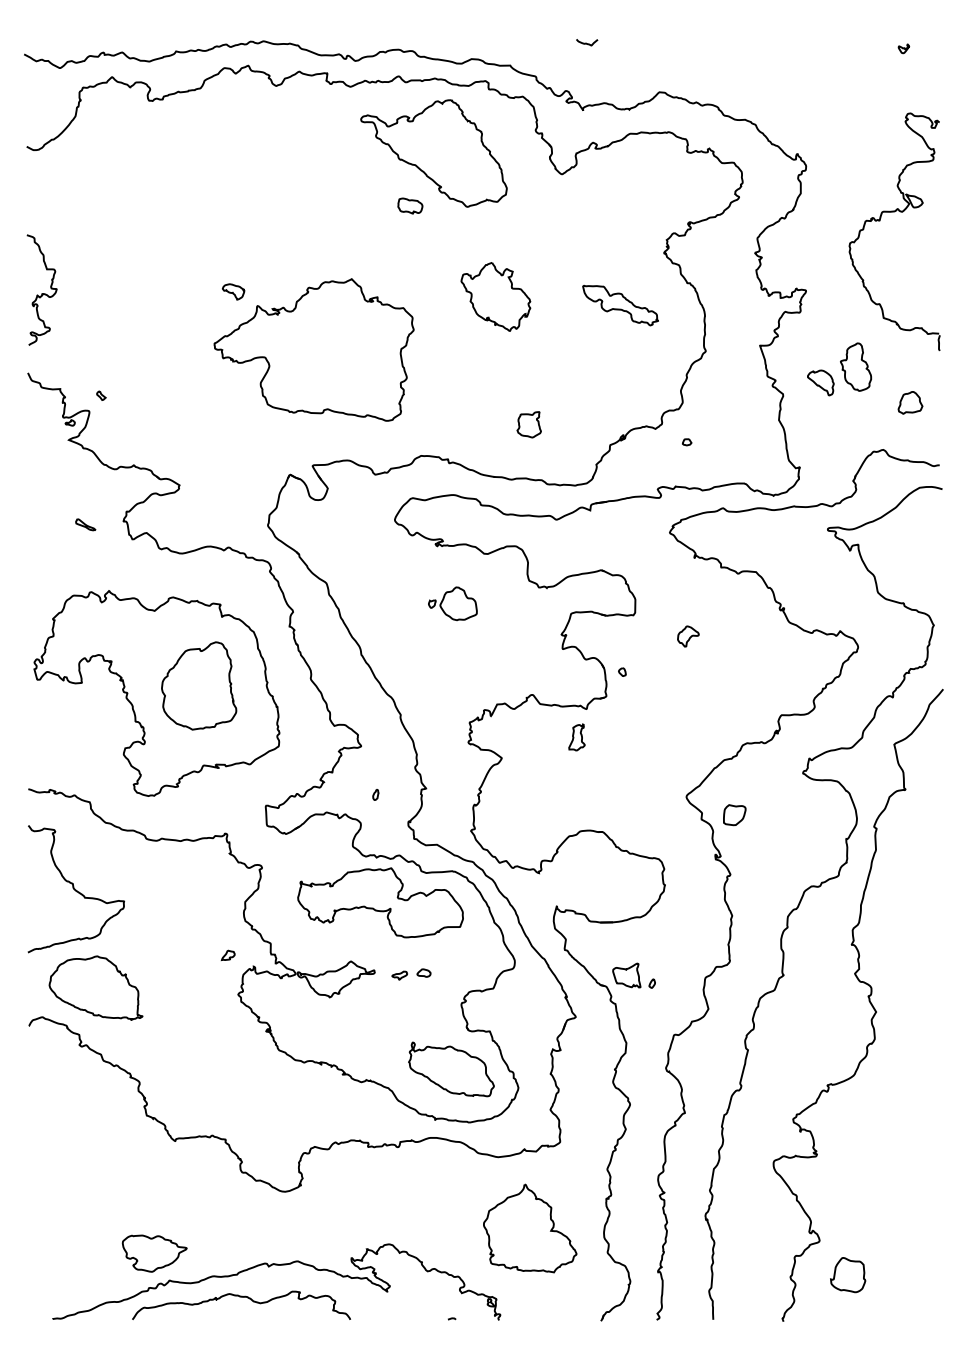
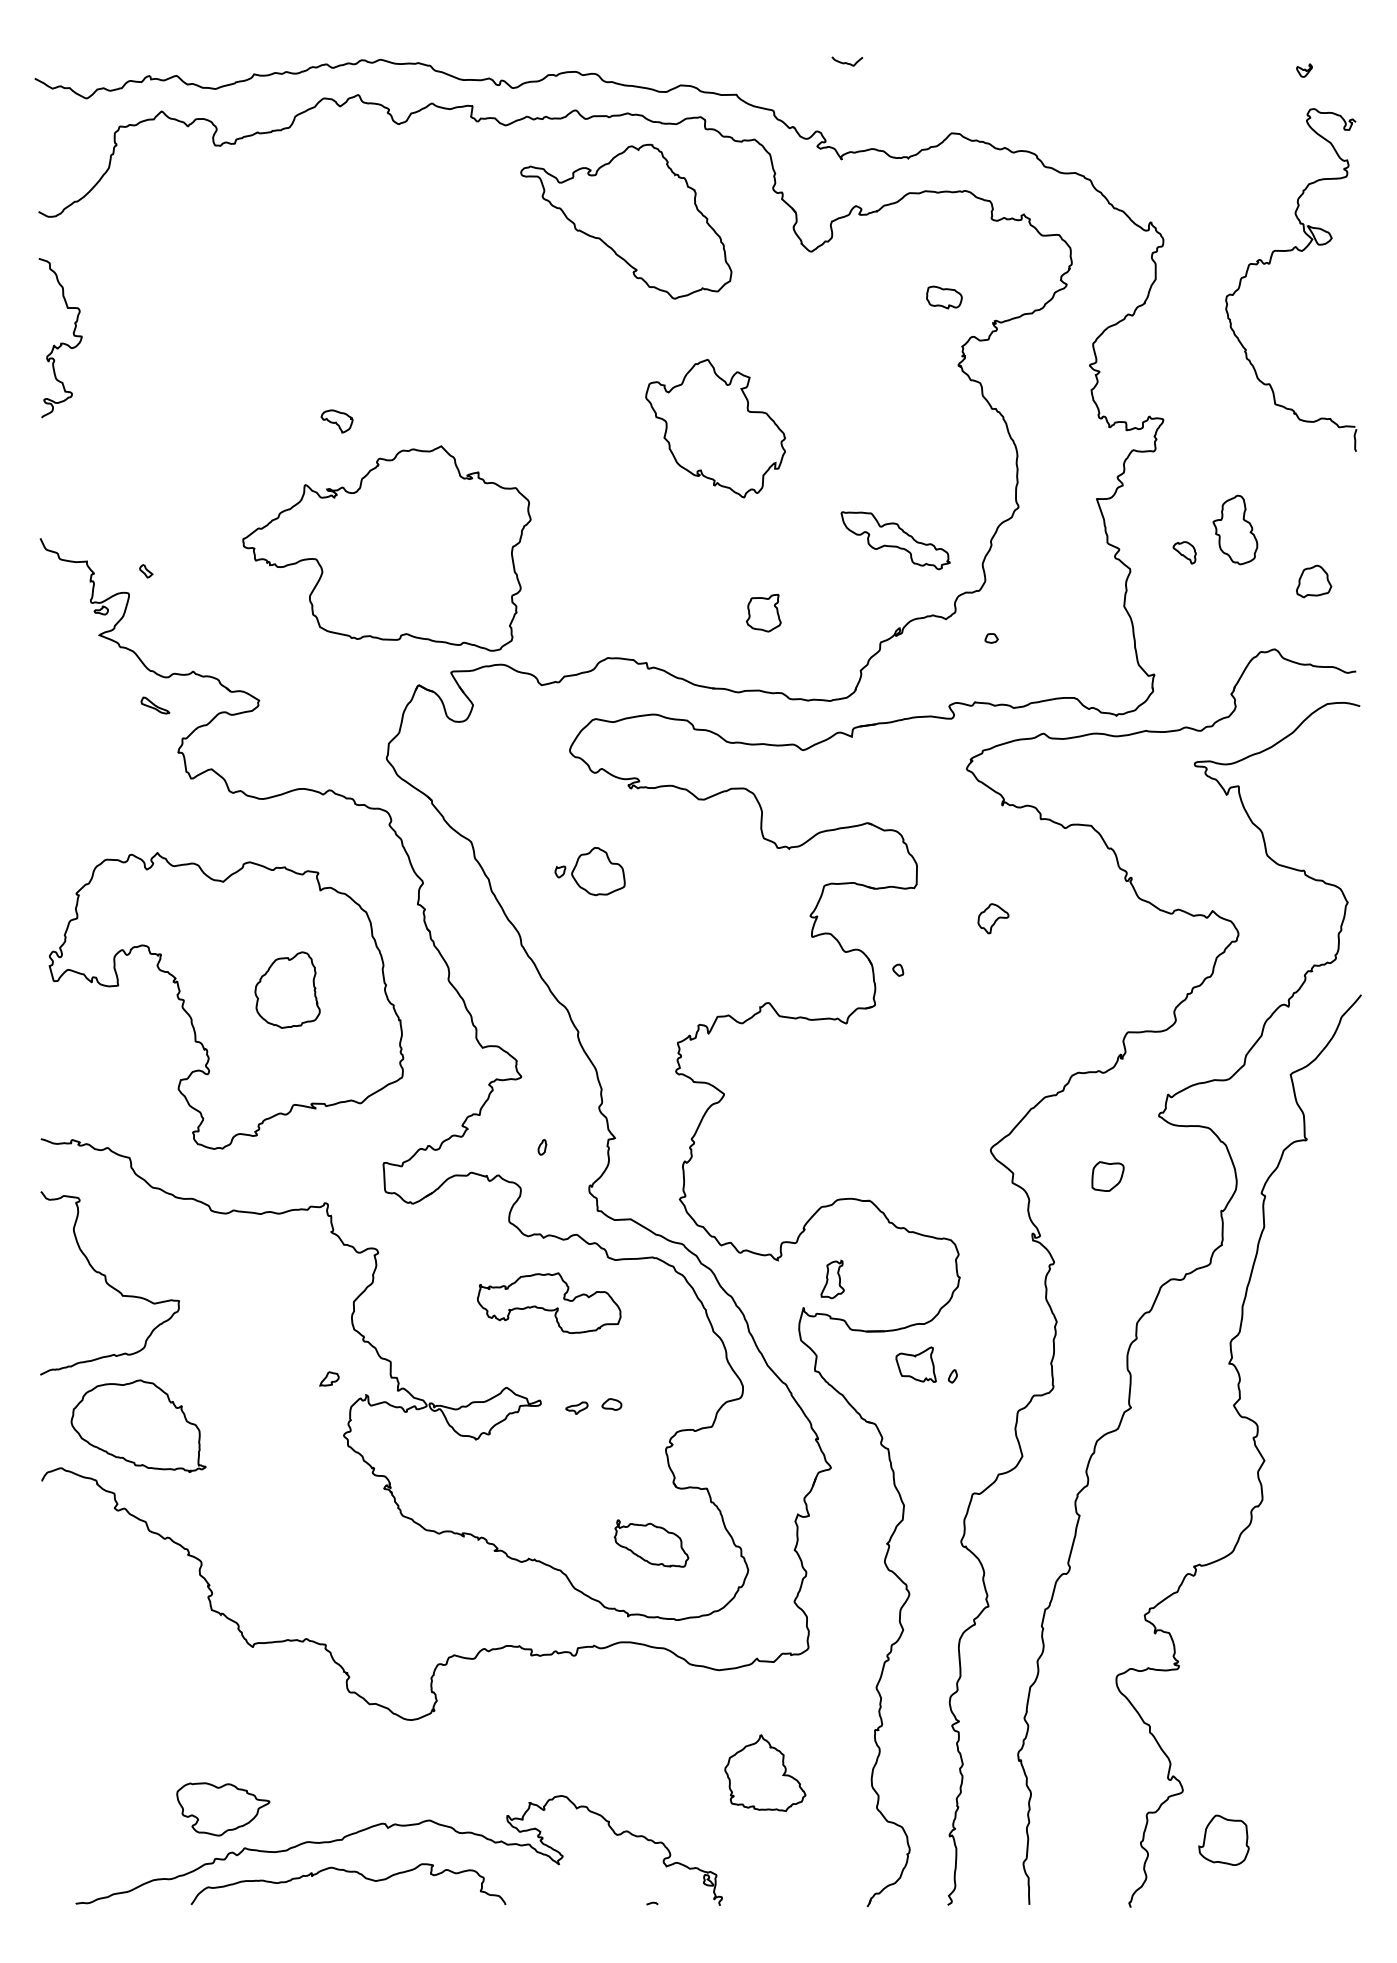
part: (410, 205) -> (944, 296), moved
part: (880, 221) -> (1270, 264), moved
curve: (41, 293) -> (59, 342), moved
part: (495, 296) -> (715, 428), size x1.4
part: (620, 305) -> (895, 540), moved
part: (313, 349) -> (386, 547), moved
part: (820, 382) -> (1184, 552), size x0.6
part: (85, 524) -> (155, 705), moved
part: (452, 603) -> (589, 871), moved
part: (199, 685) -> (287, 989), size x0.6
part: (576, 737) -> (831, 1279), moved
part: (734, 815) -> (1107, 1177), moved
part: (380, 902) -> (549, 1302), size x0.6
part: (633, 975) -> (925, 1364), moved
part: (451, 1069) -> (651, 1543), size x0.6
part: (530, 1228) -> (765, 1773), size x0.6

